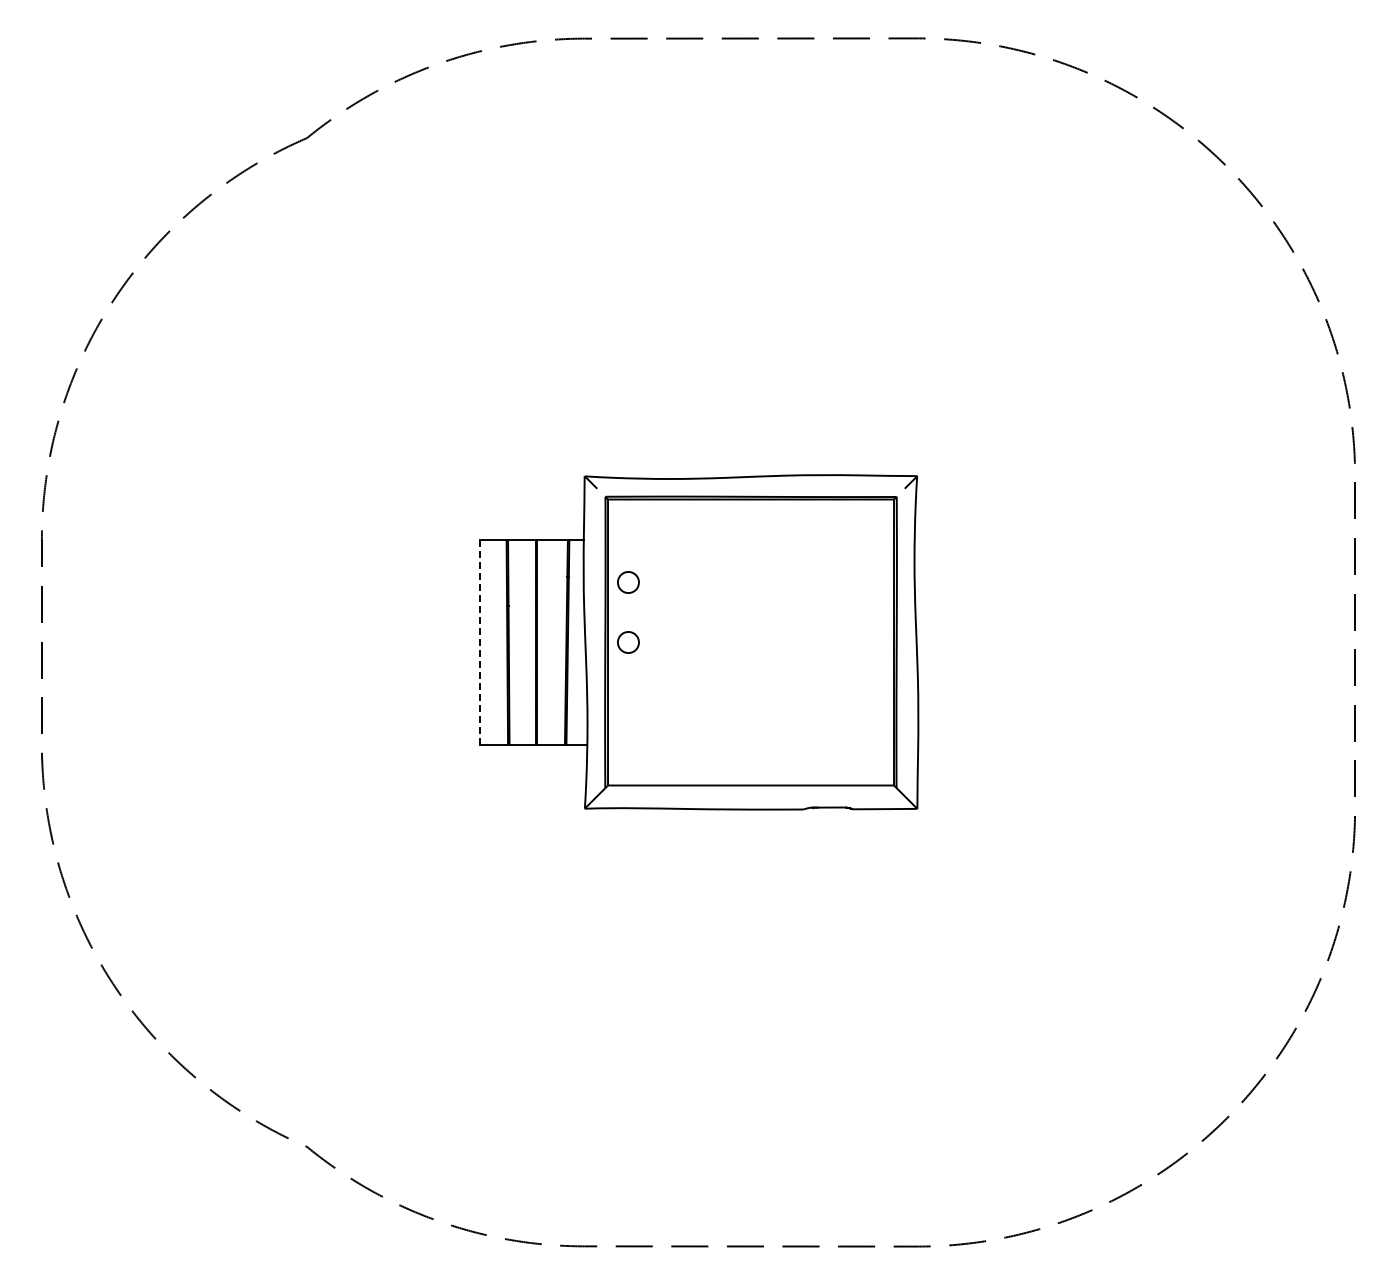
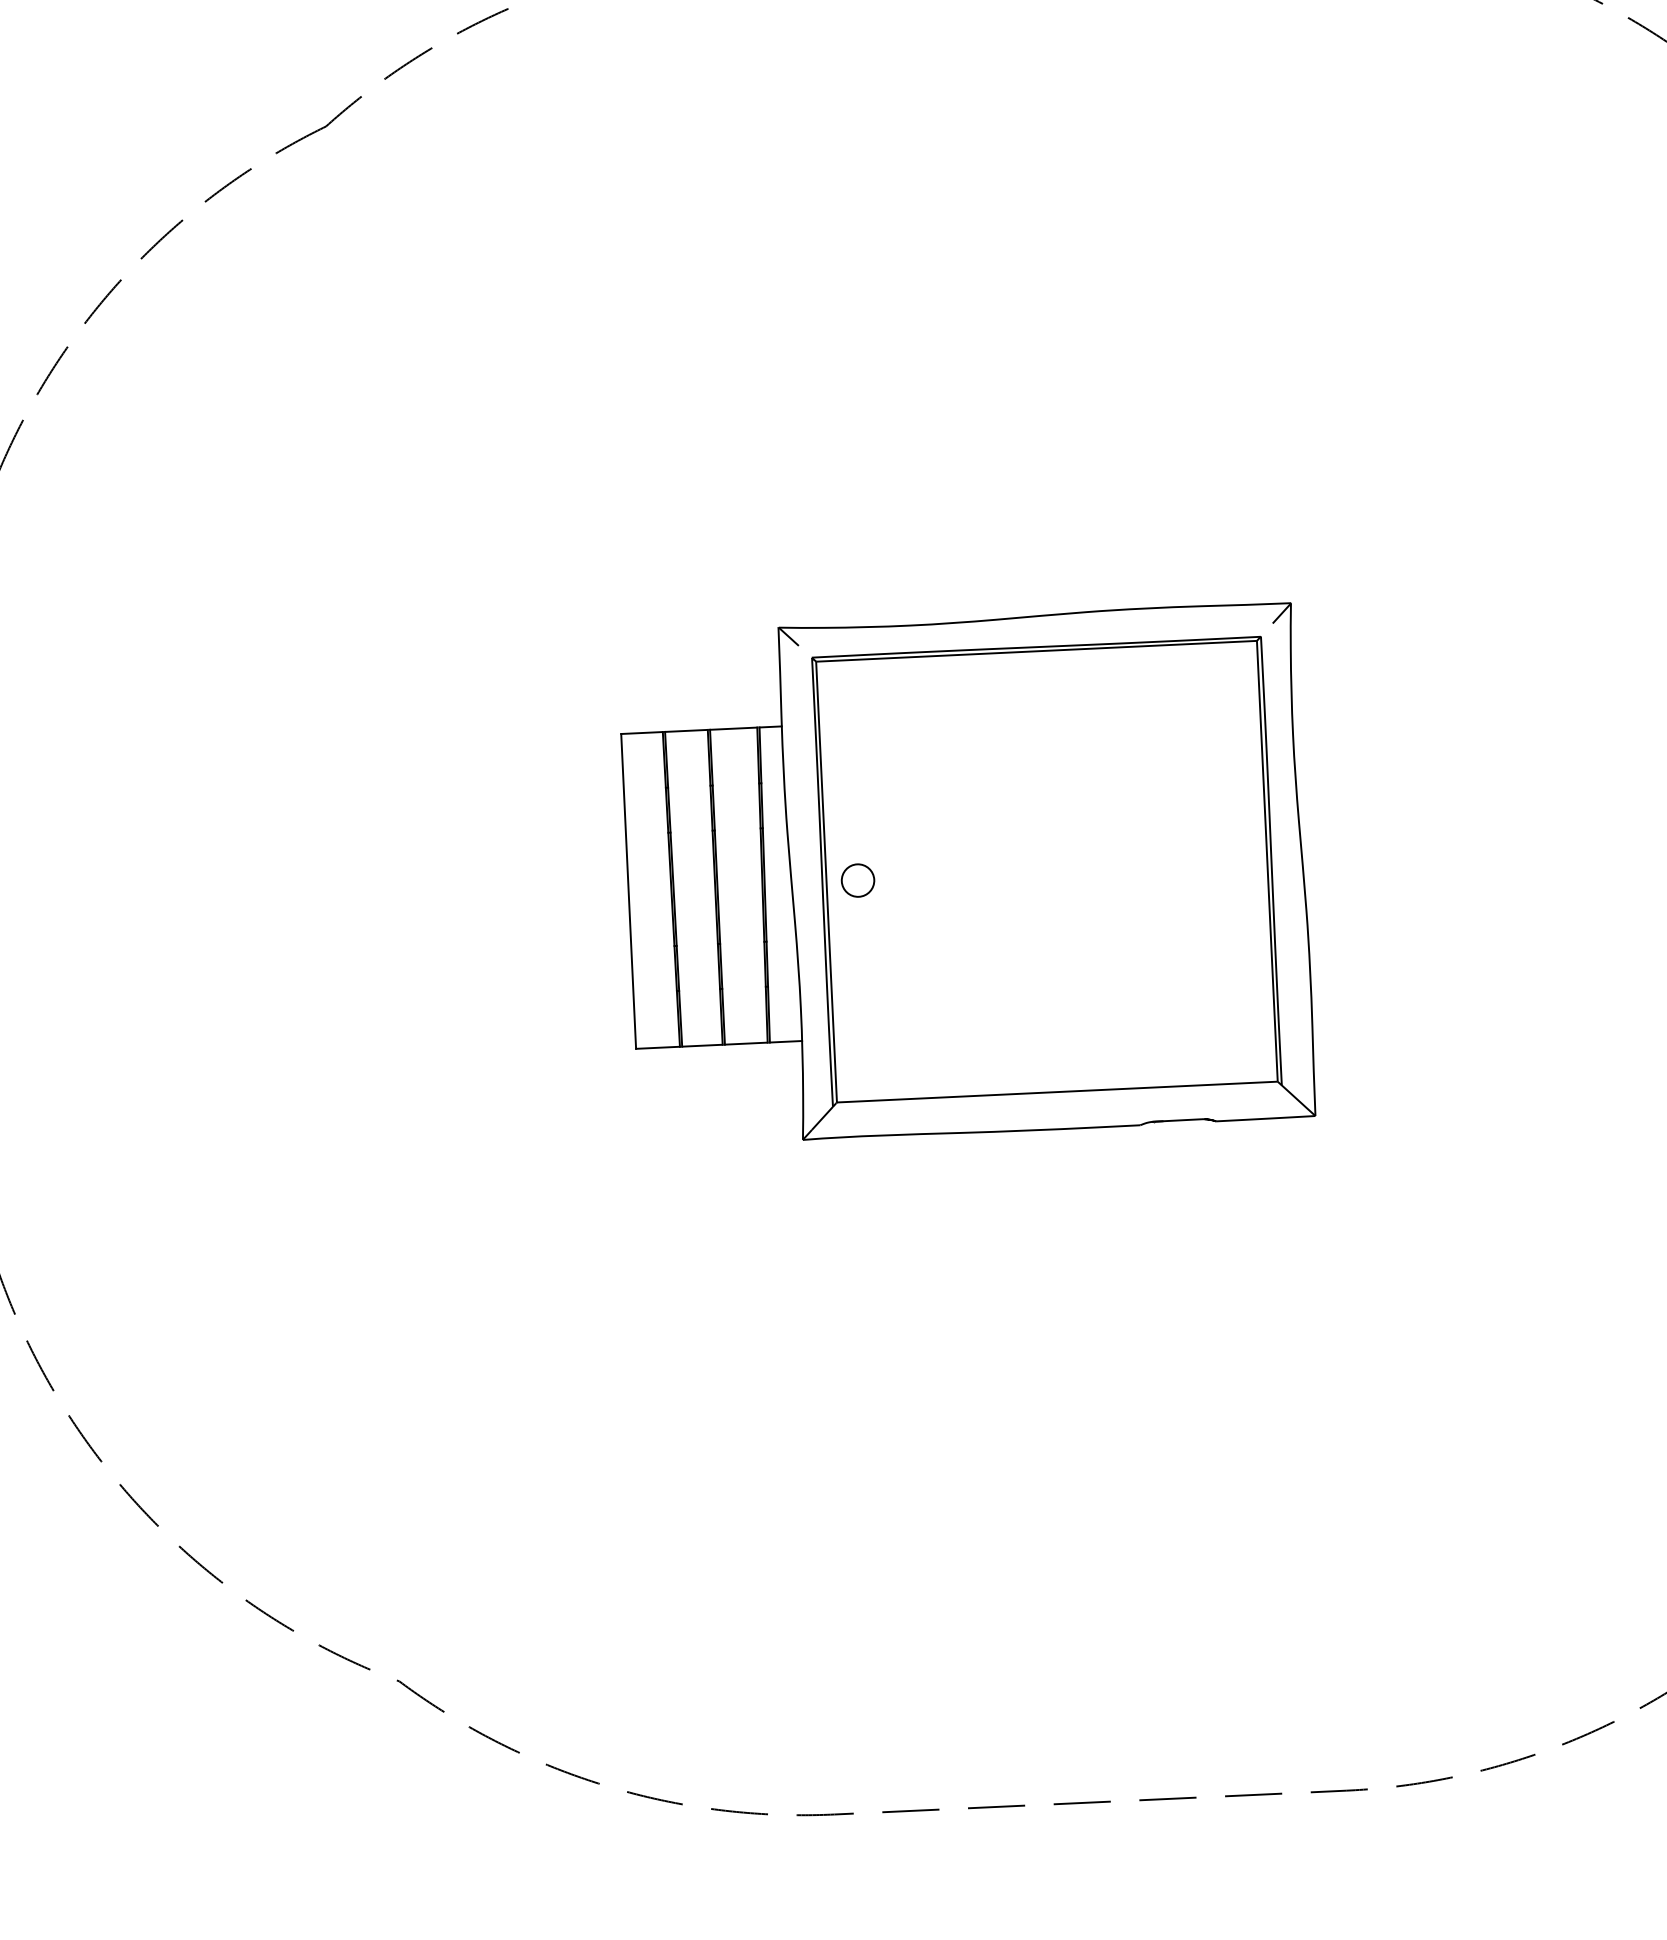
circle: (628, 582) -> (853, 788), removed
line: (479, 643) -> (628, 892), dashed -> solid

